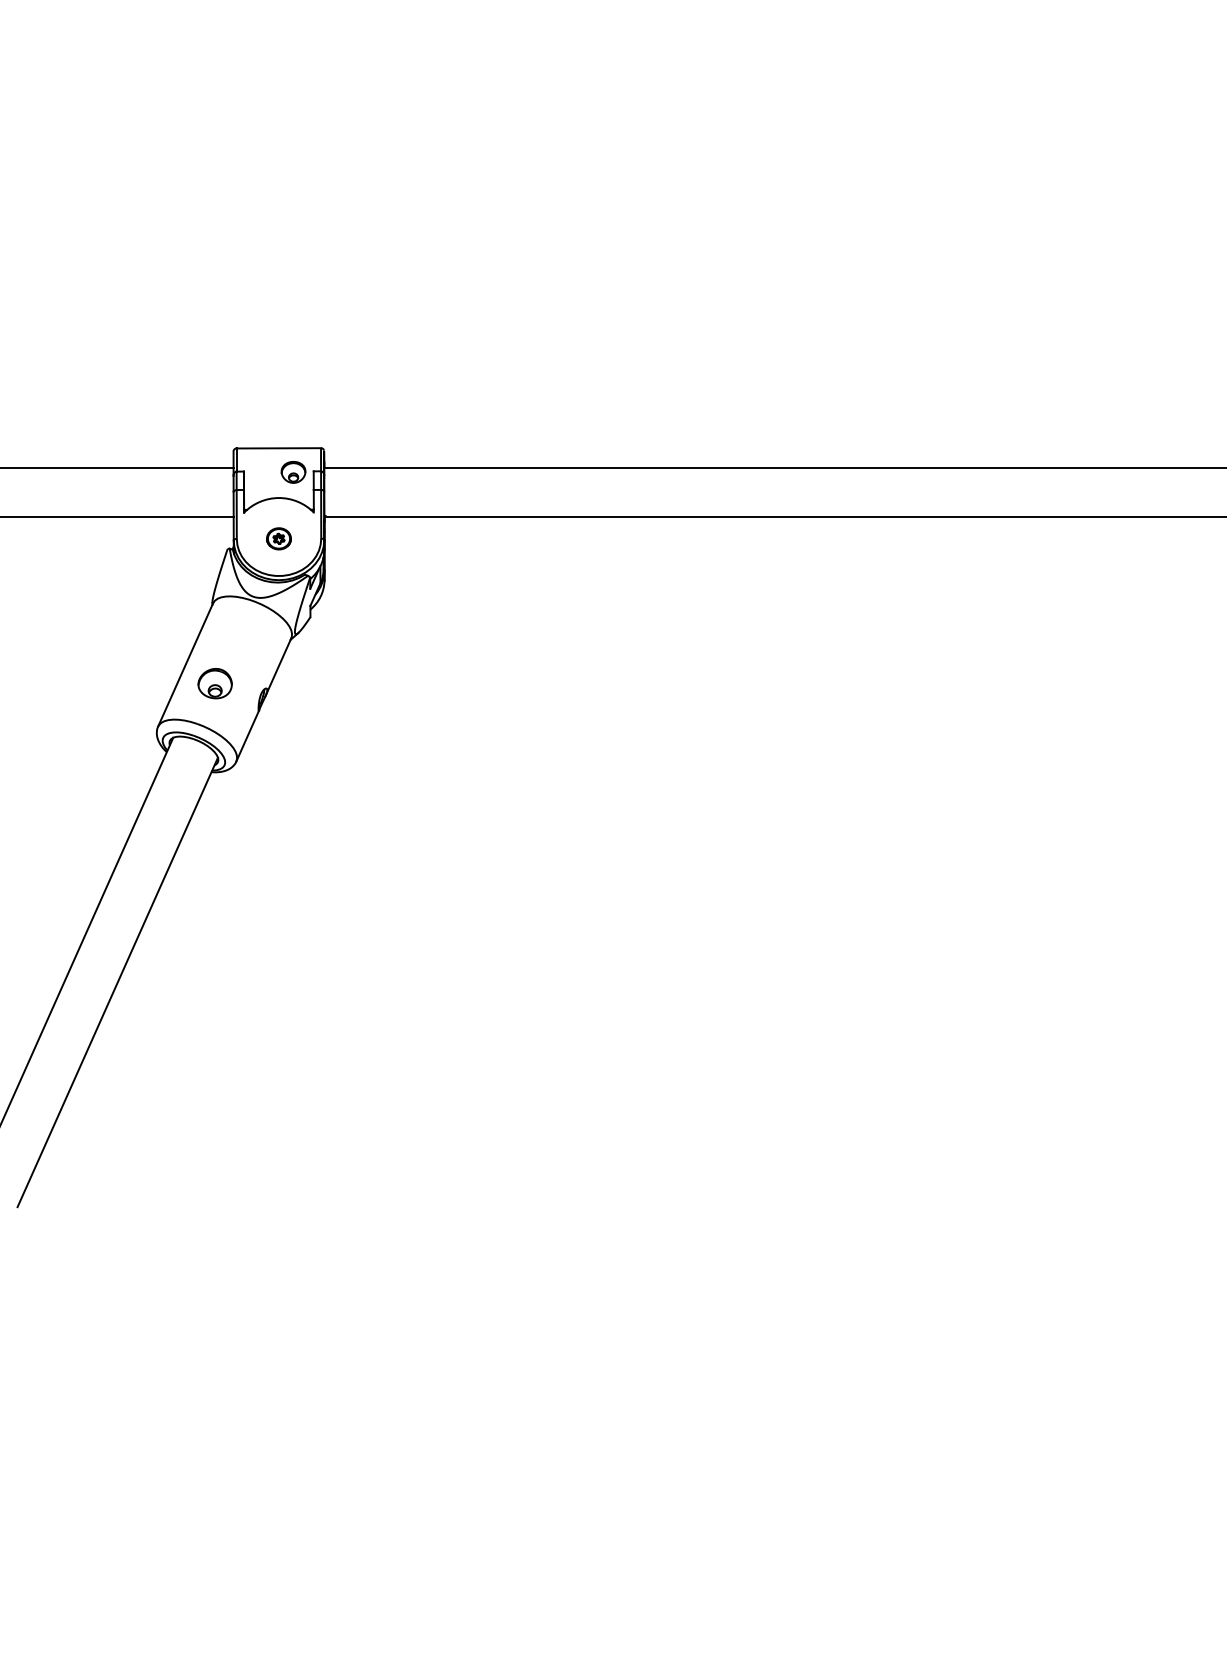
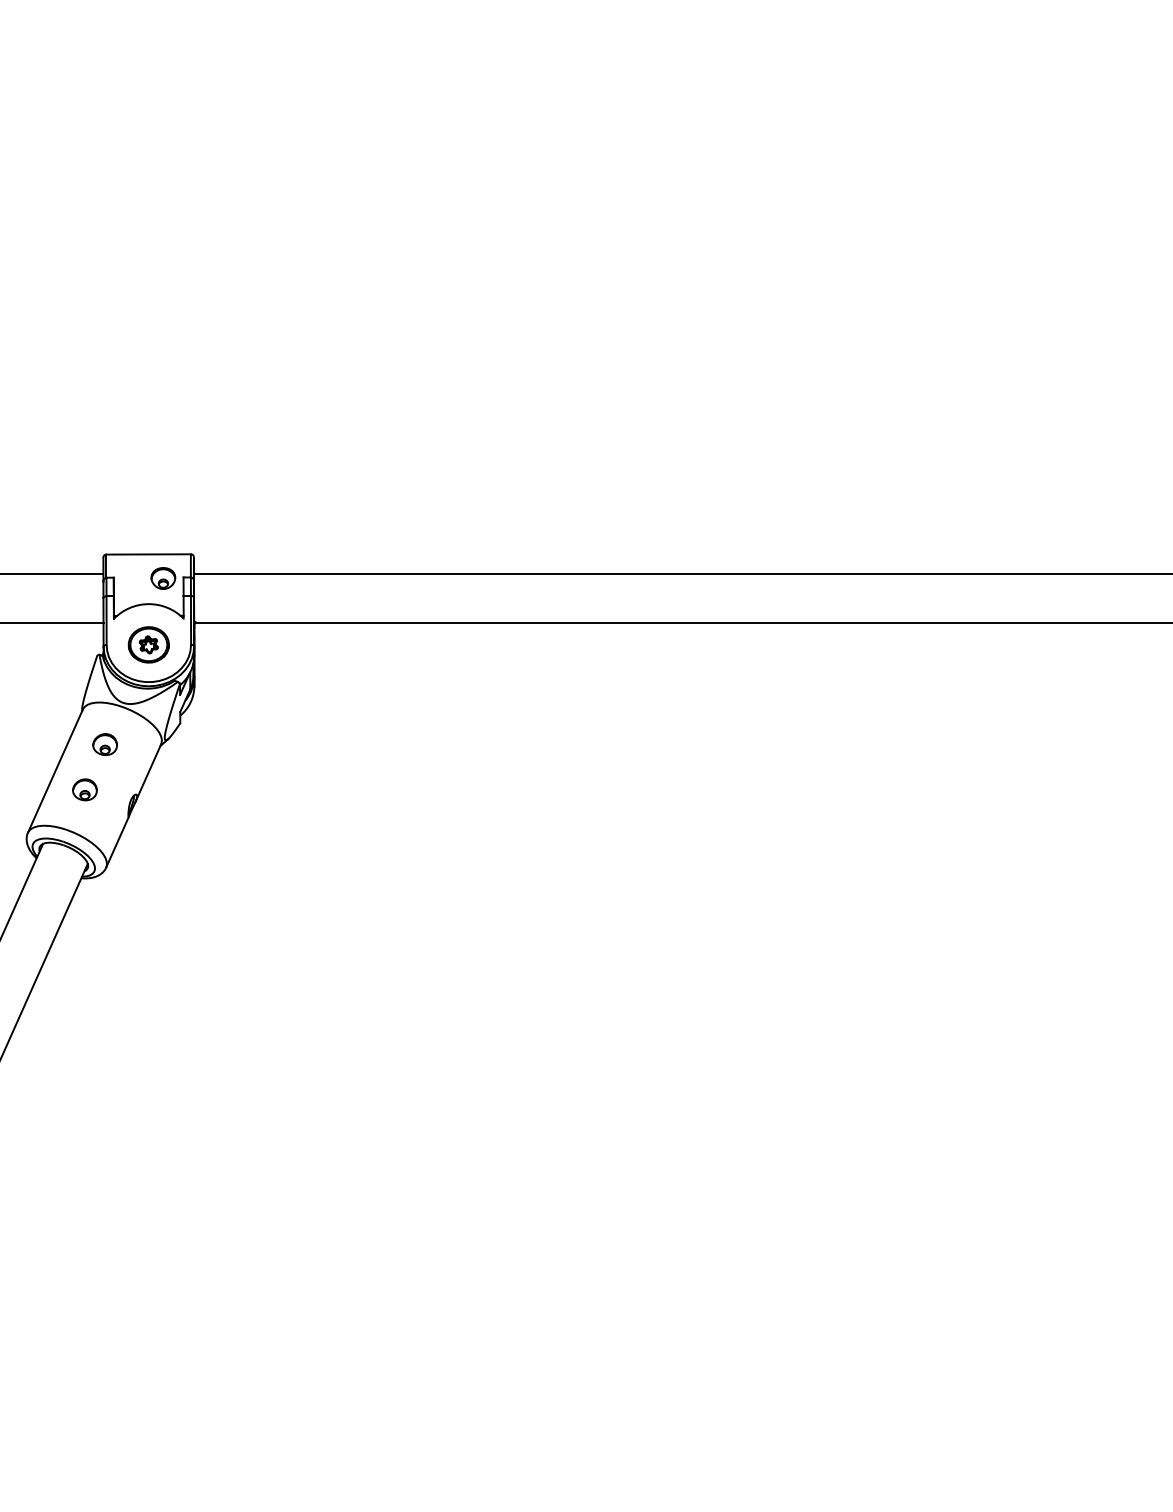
part: (278, 538) -> (148, 644), size x1.67
part: (235, 638) -> (105, 744), added
part: (214, 683) -> (84, 789), size x0.71

